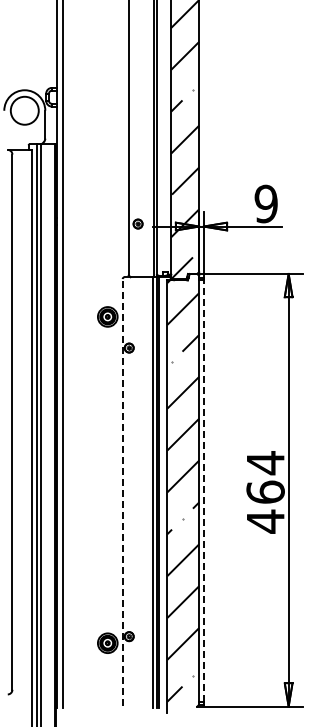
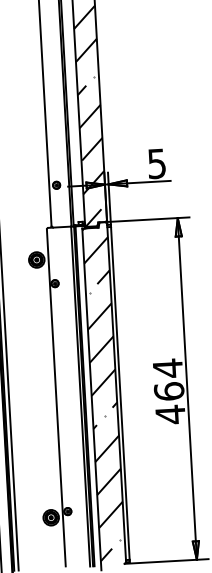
text: (265, 203) -> (156, 163), 9 -> 5
line: (122, 491) -> (56, 397), dashed -> solid
line: (203, 491) -> (120, 393), dashed -> solid

